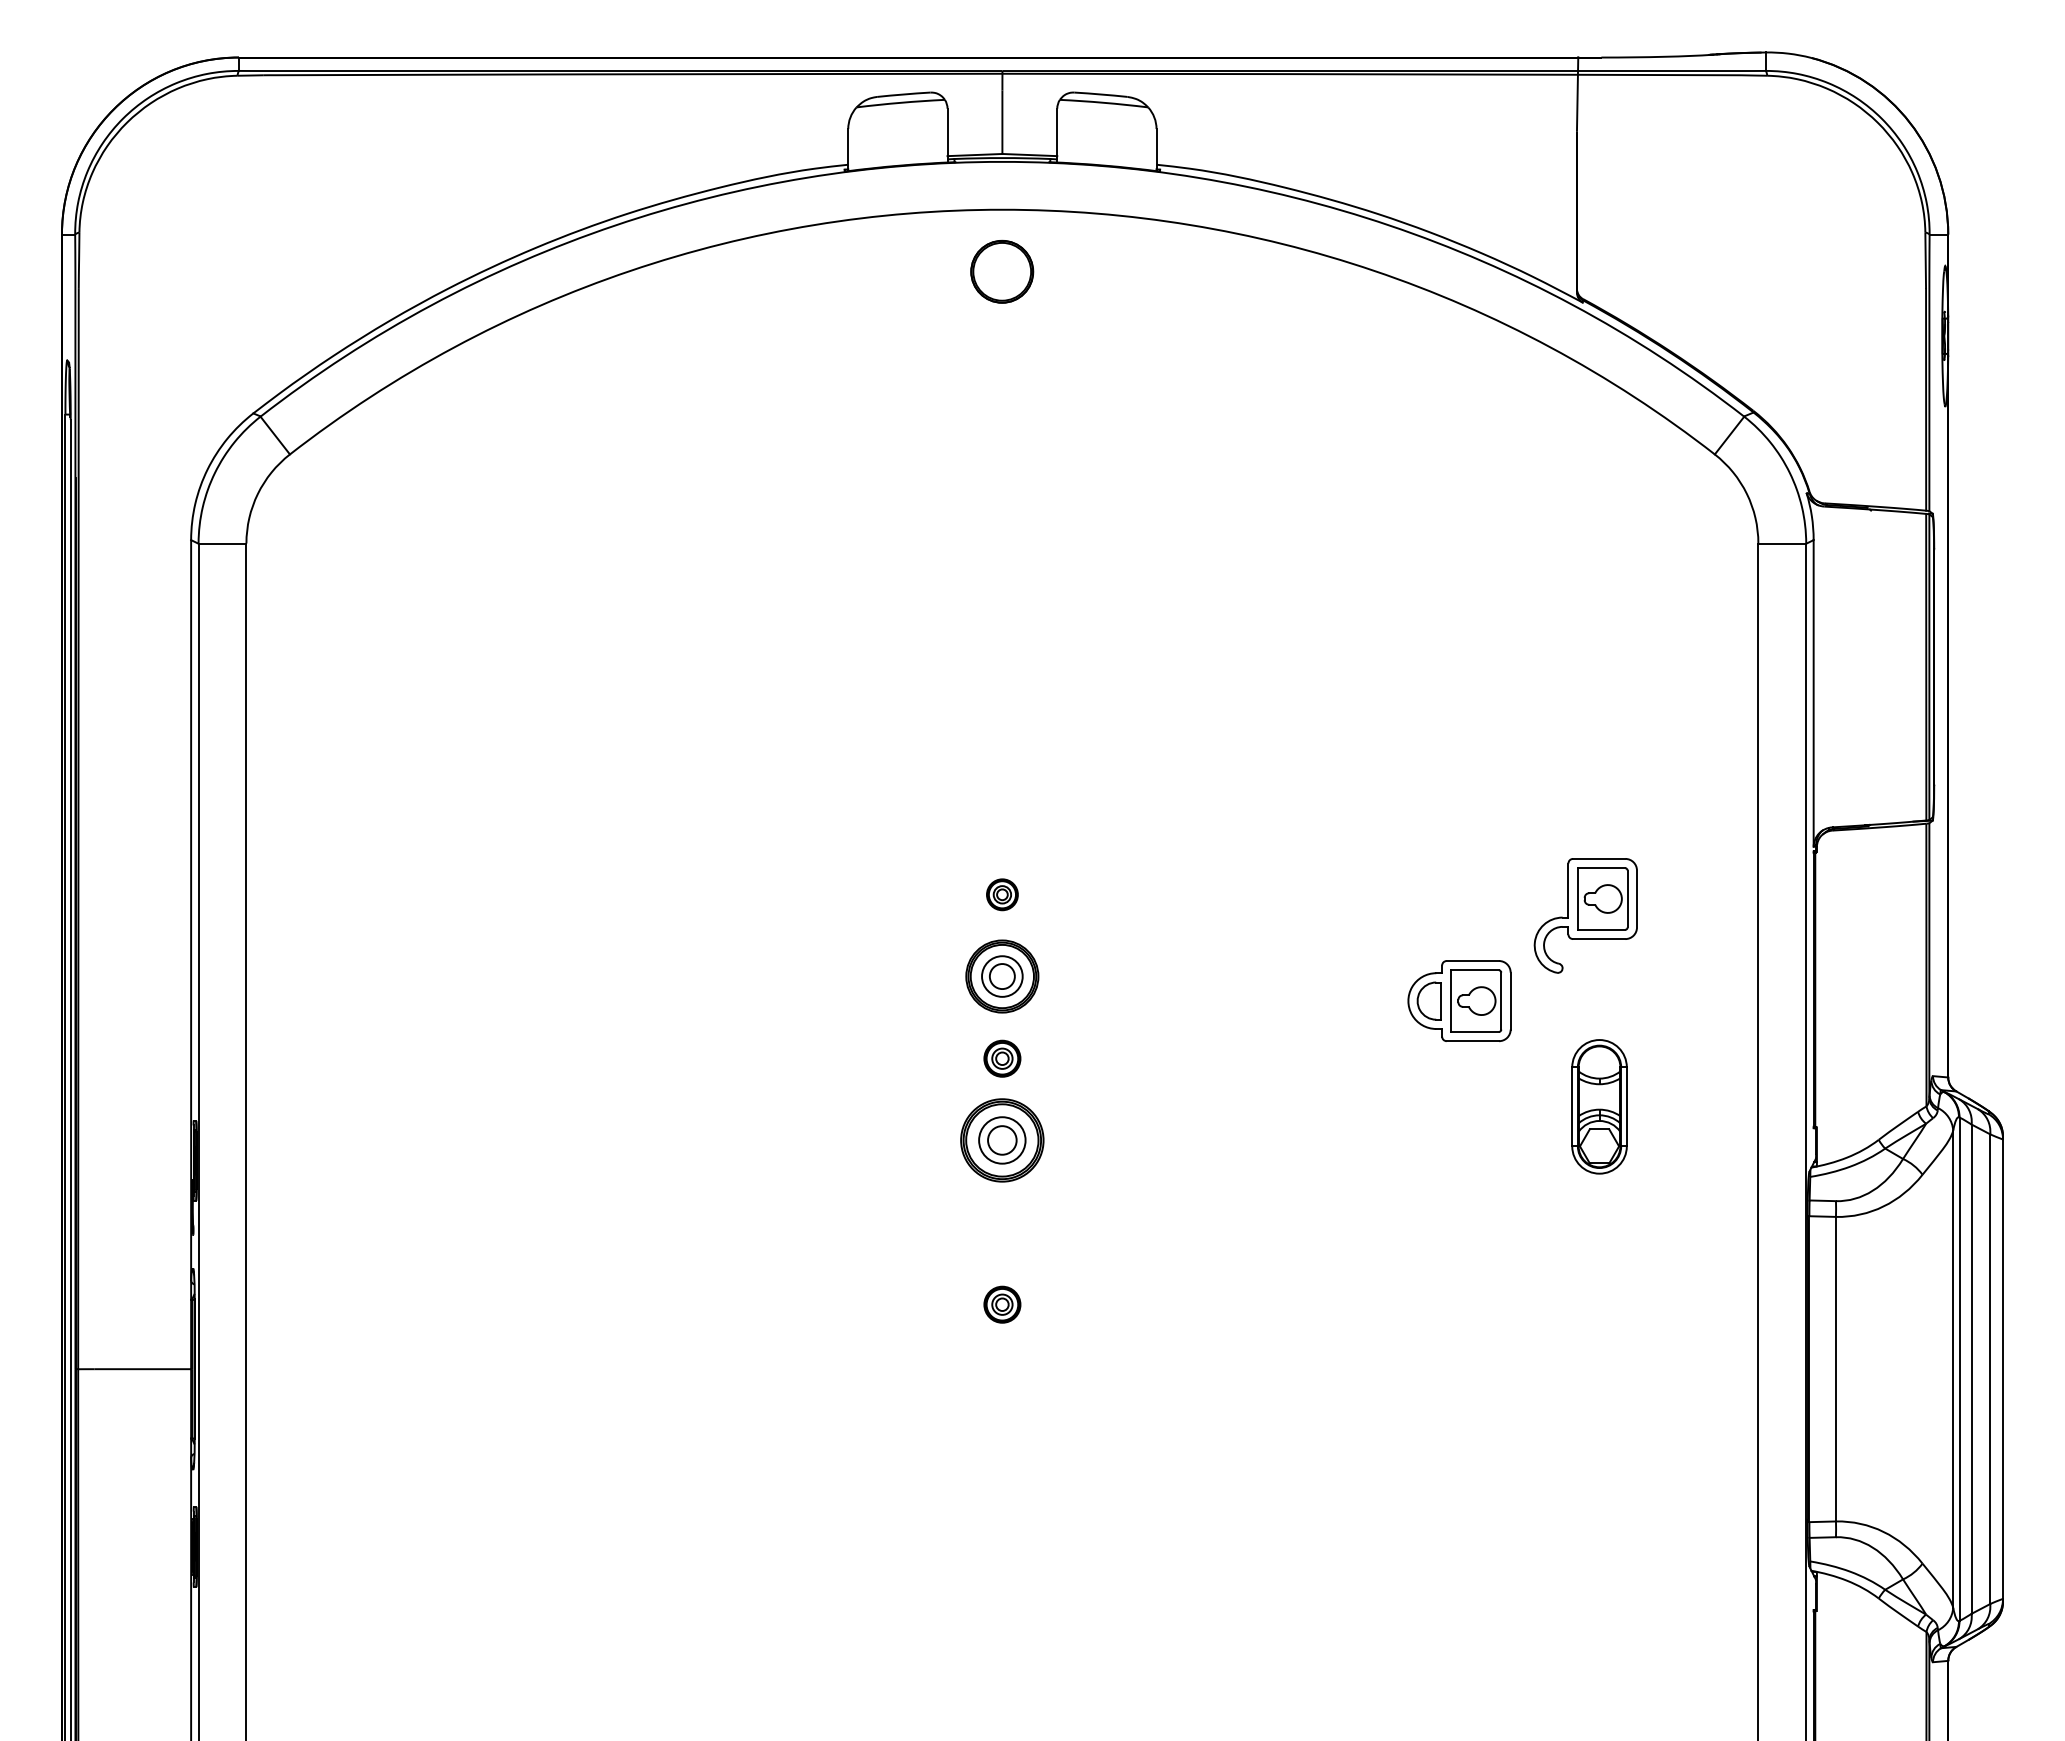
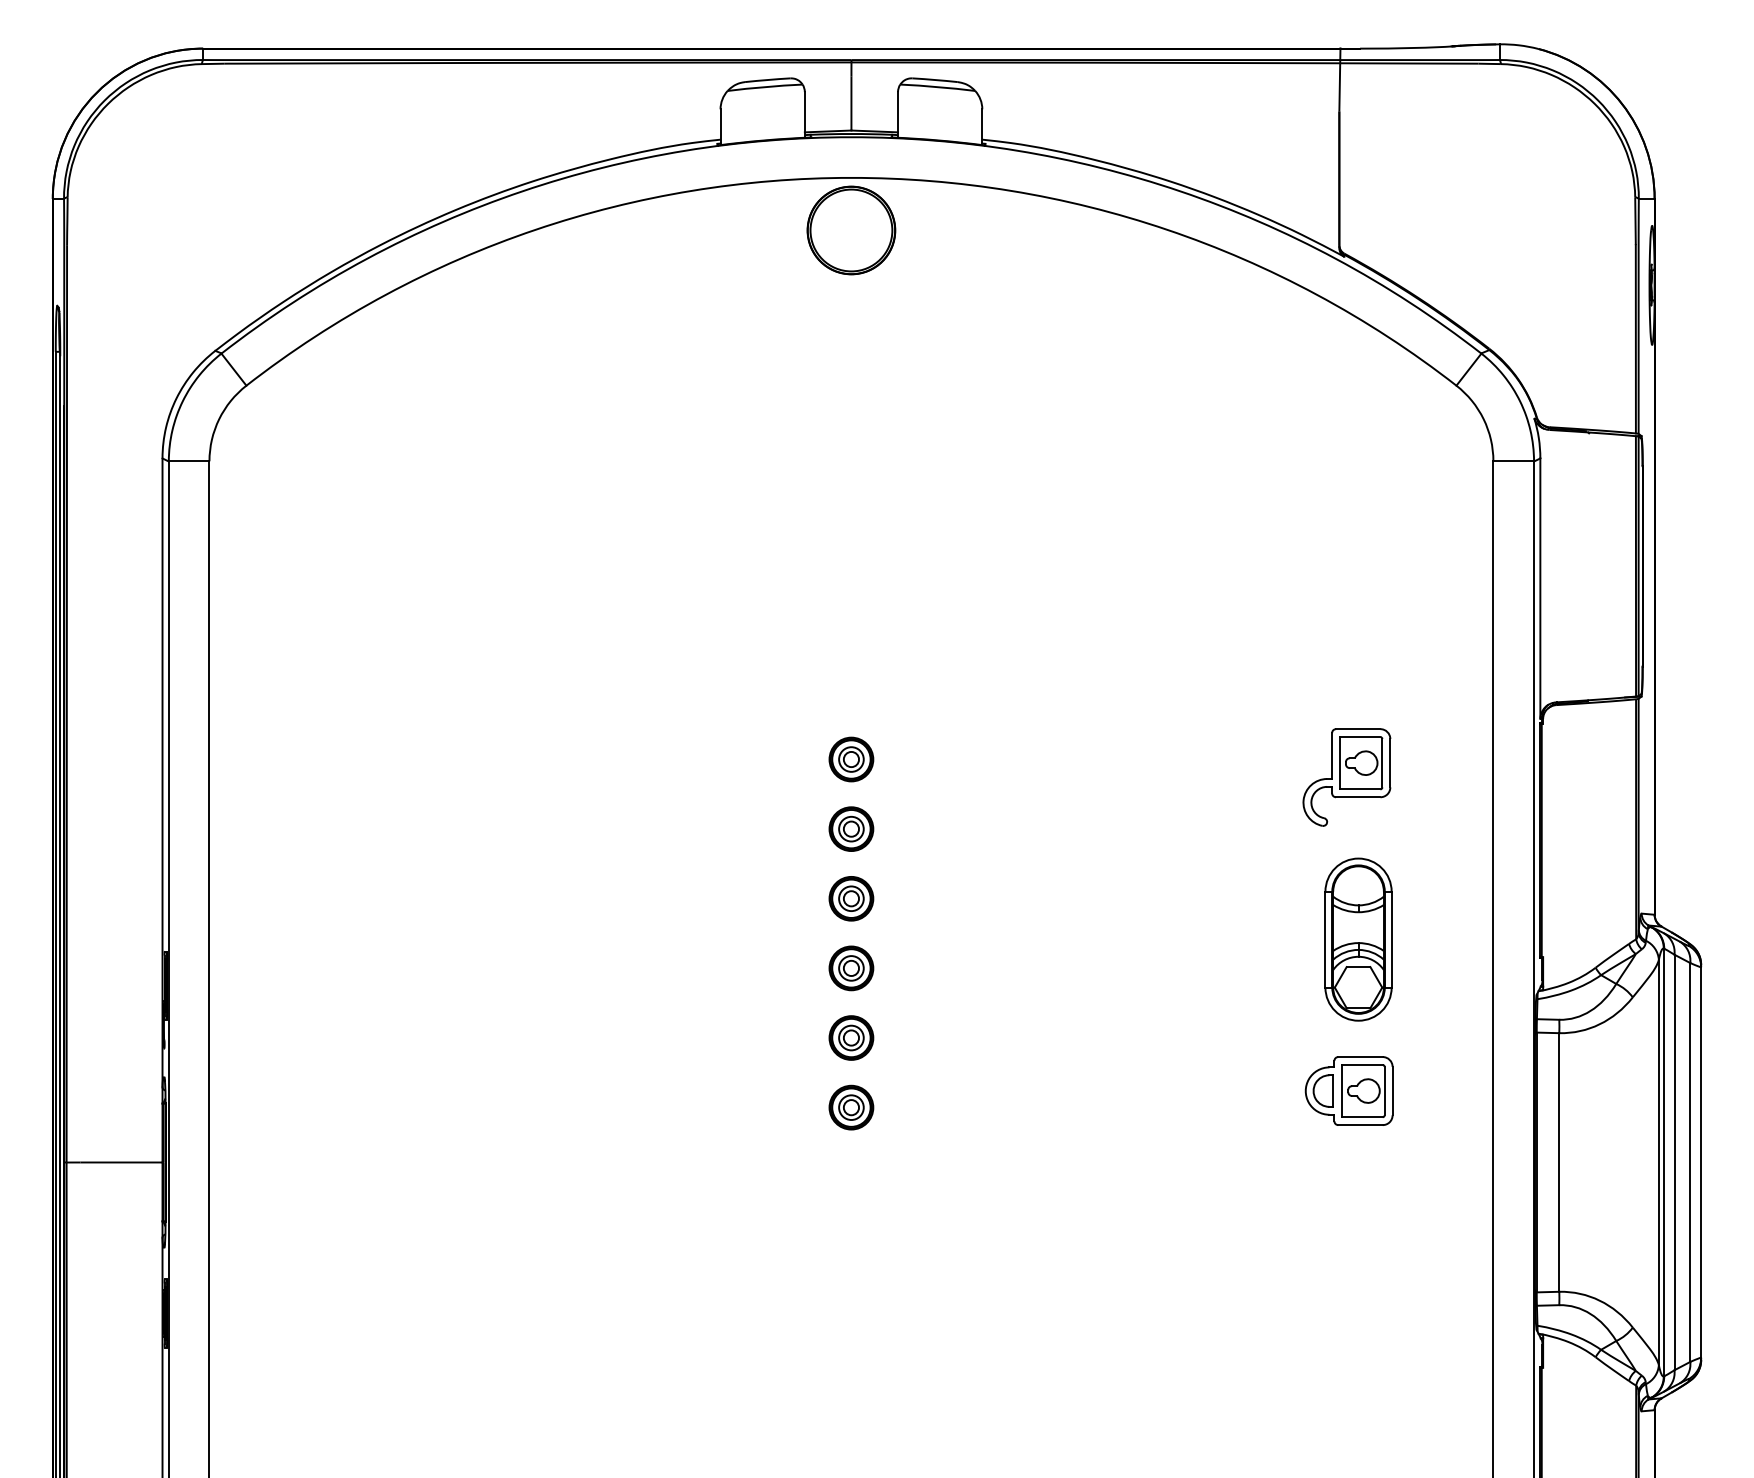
part: (1001, 271) -> (850, 230), size x1.67
part: (1002, 894) -> (851, 759), size x1.67
part: (1002, 976) -> (851, 829), size x0.71
part: (1459, 1001) -> (1349, 1091), moved
part: (1002, 1058) -> (851, 898), size x1.43
part: (1599, 1106) -> (1358, 939), size x1.43
part: (1002, 1140) -> (851, 968), size x0.62
part: (1002, 1222) -> (851, 1037), added
part: (1002, 1304) -> (851, 1107), size x1.43

